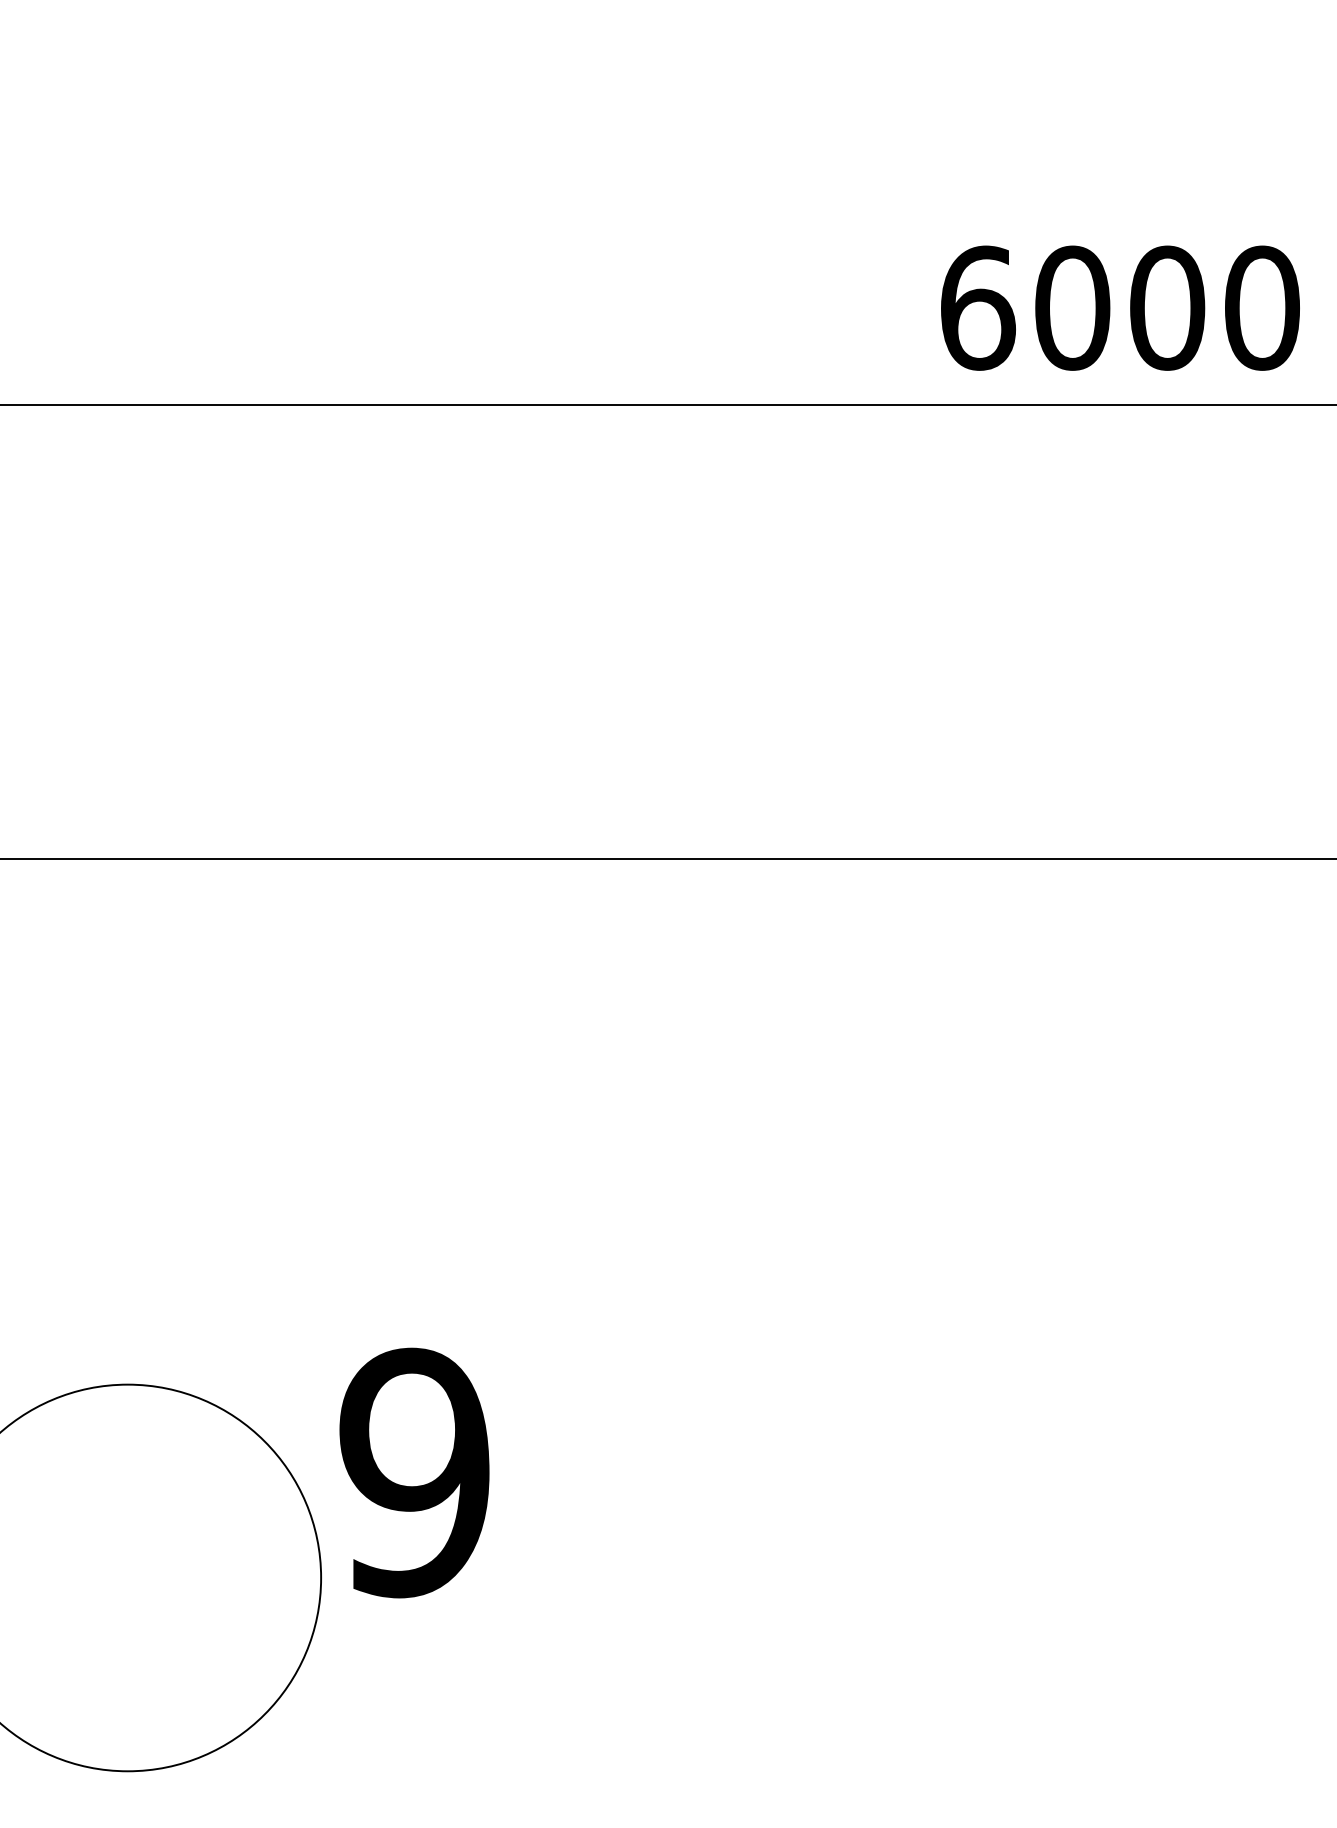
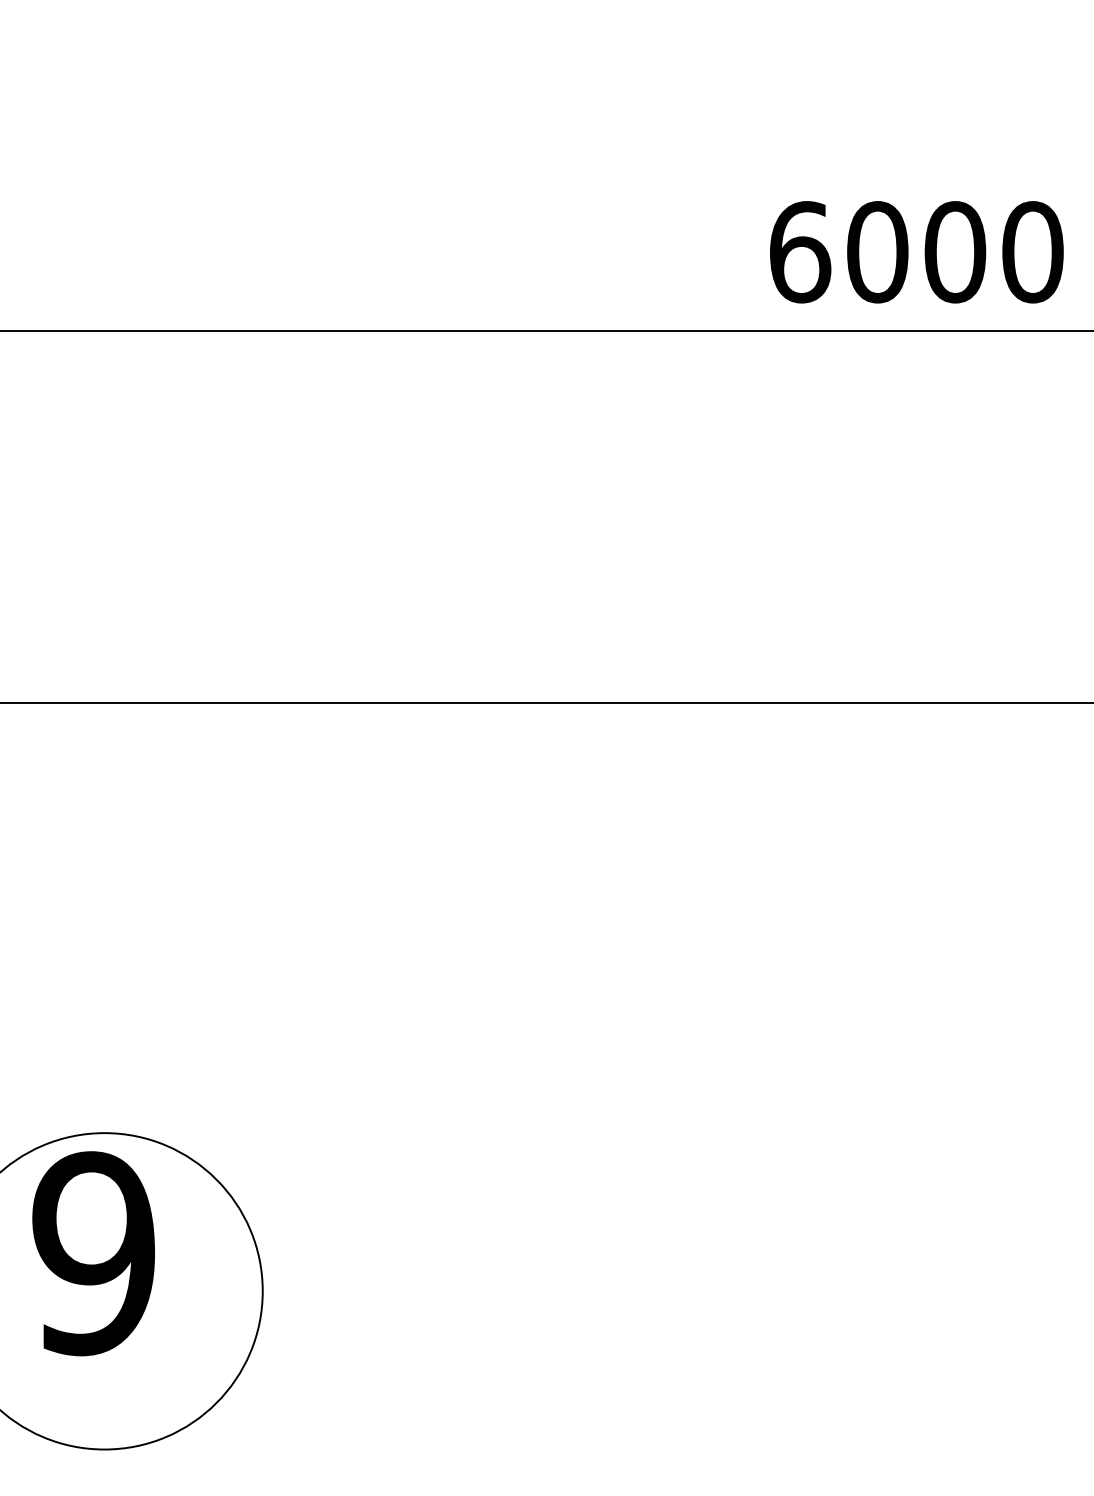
text: (414, 1472) -> (93, 1253), moved

